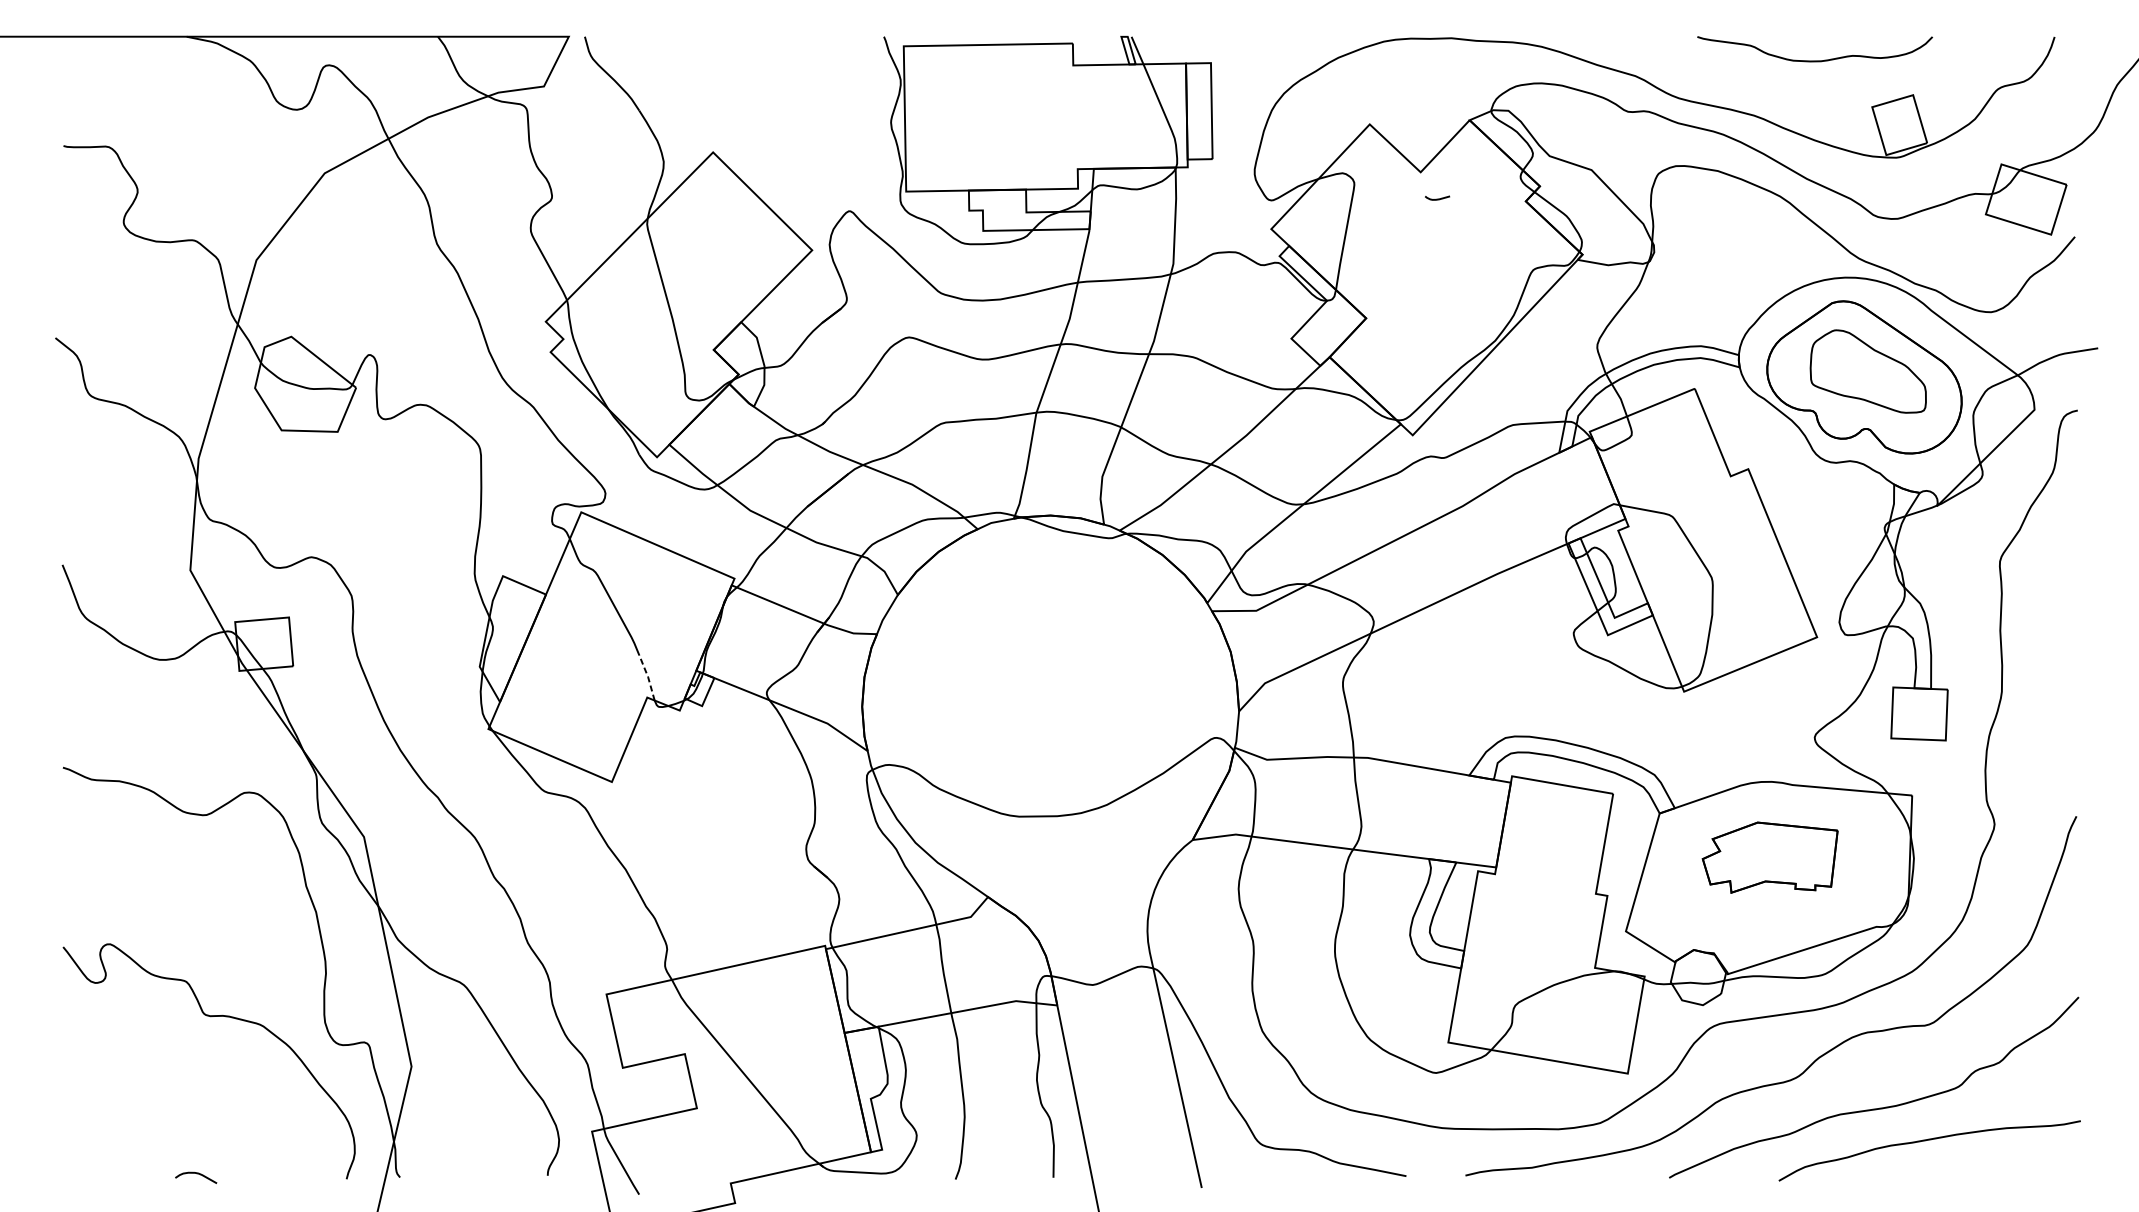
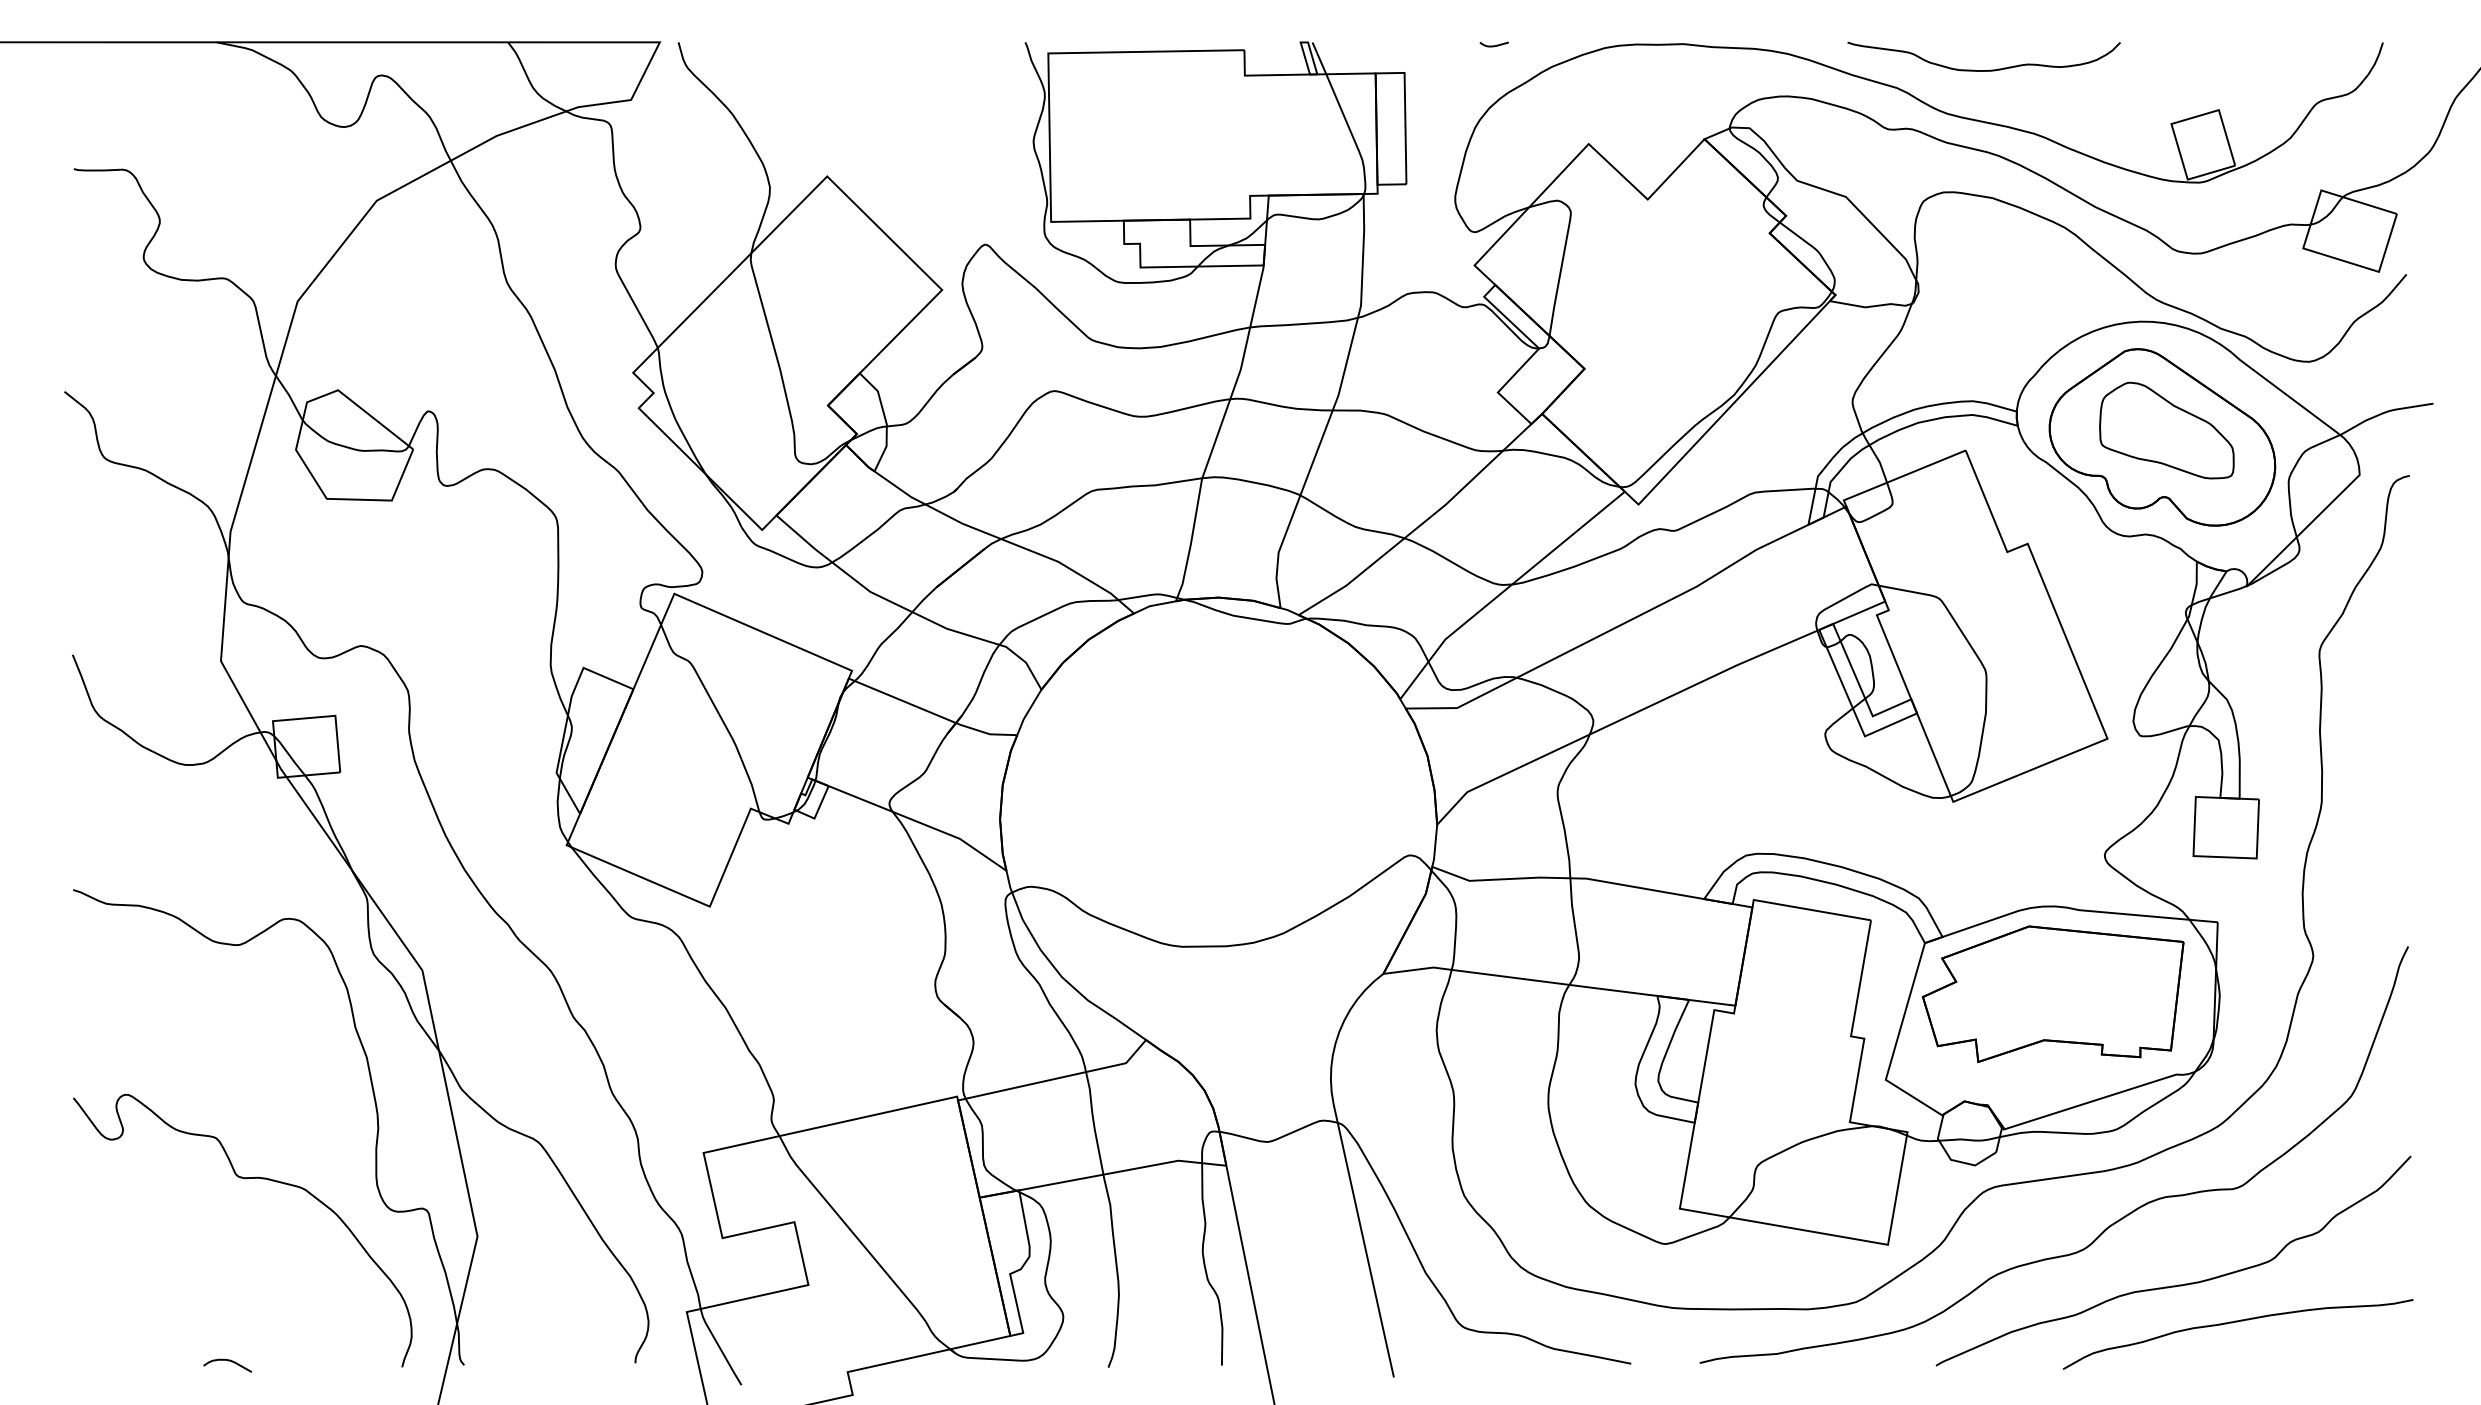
curve: (1814, 61) -> (1983, 70), moved
curve: (1436, 198) -> (1493, 45), moved
line: (647, 676) -> (751, 784), dashed -> solid
part: (1769, 857) -> (2052, 994), size x1.67

